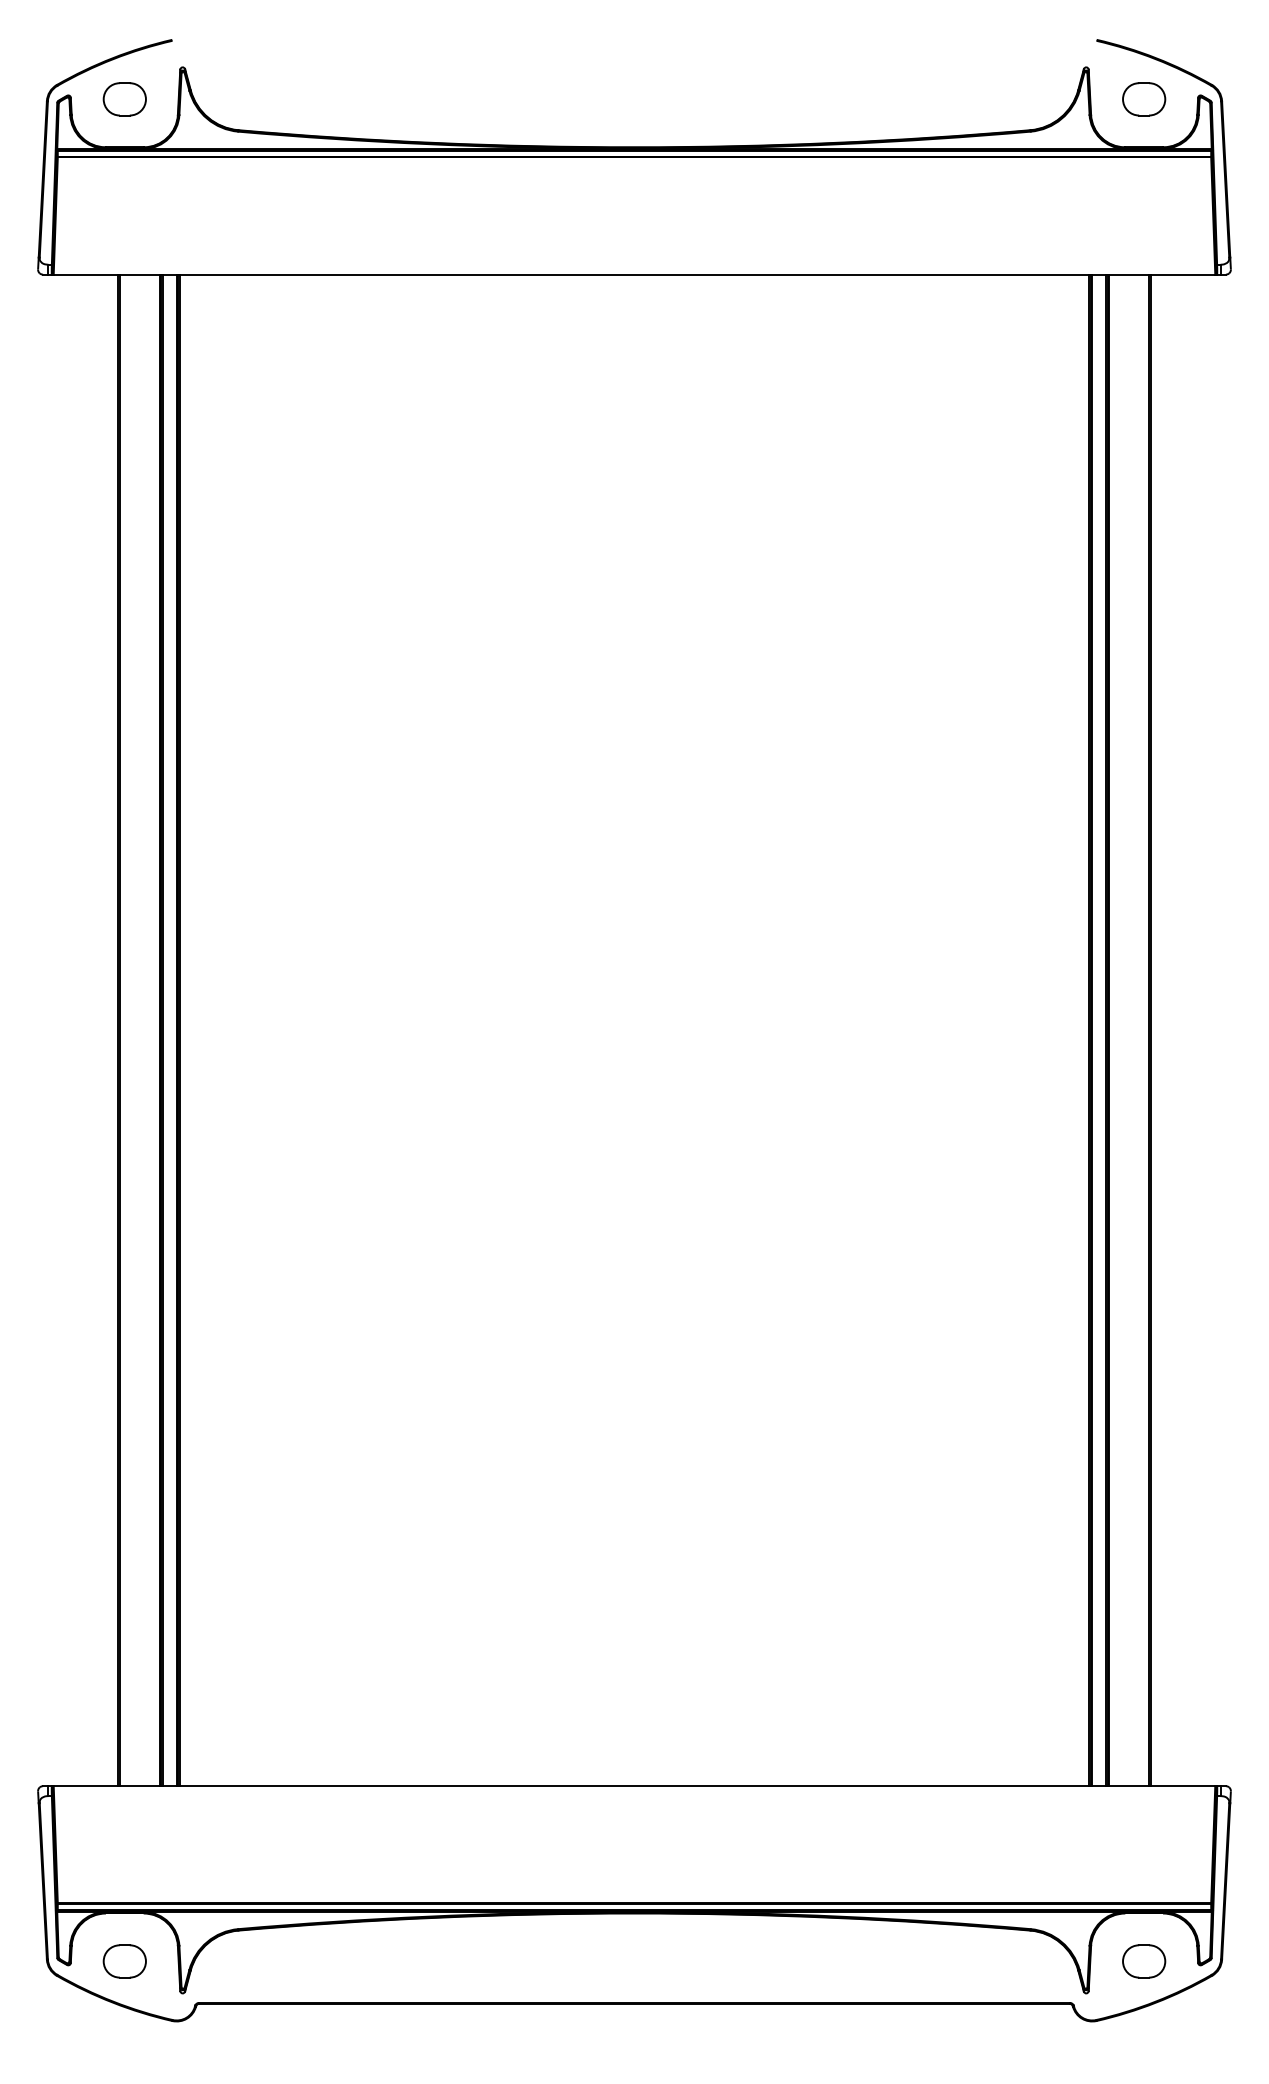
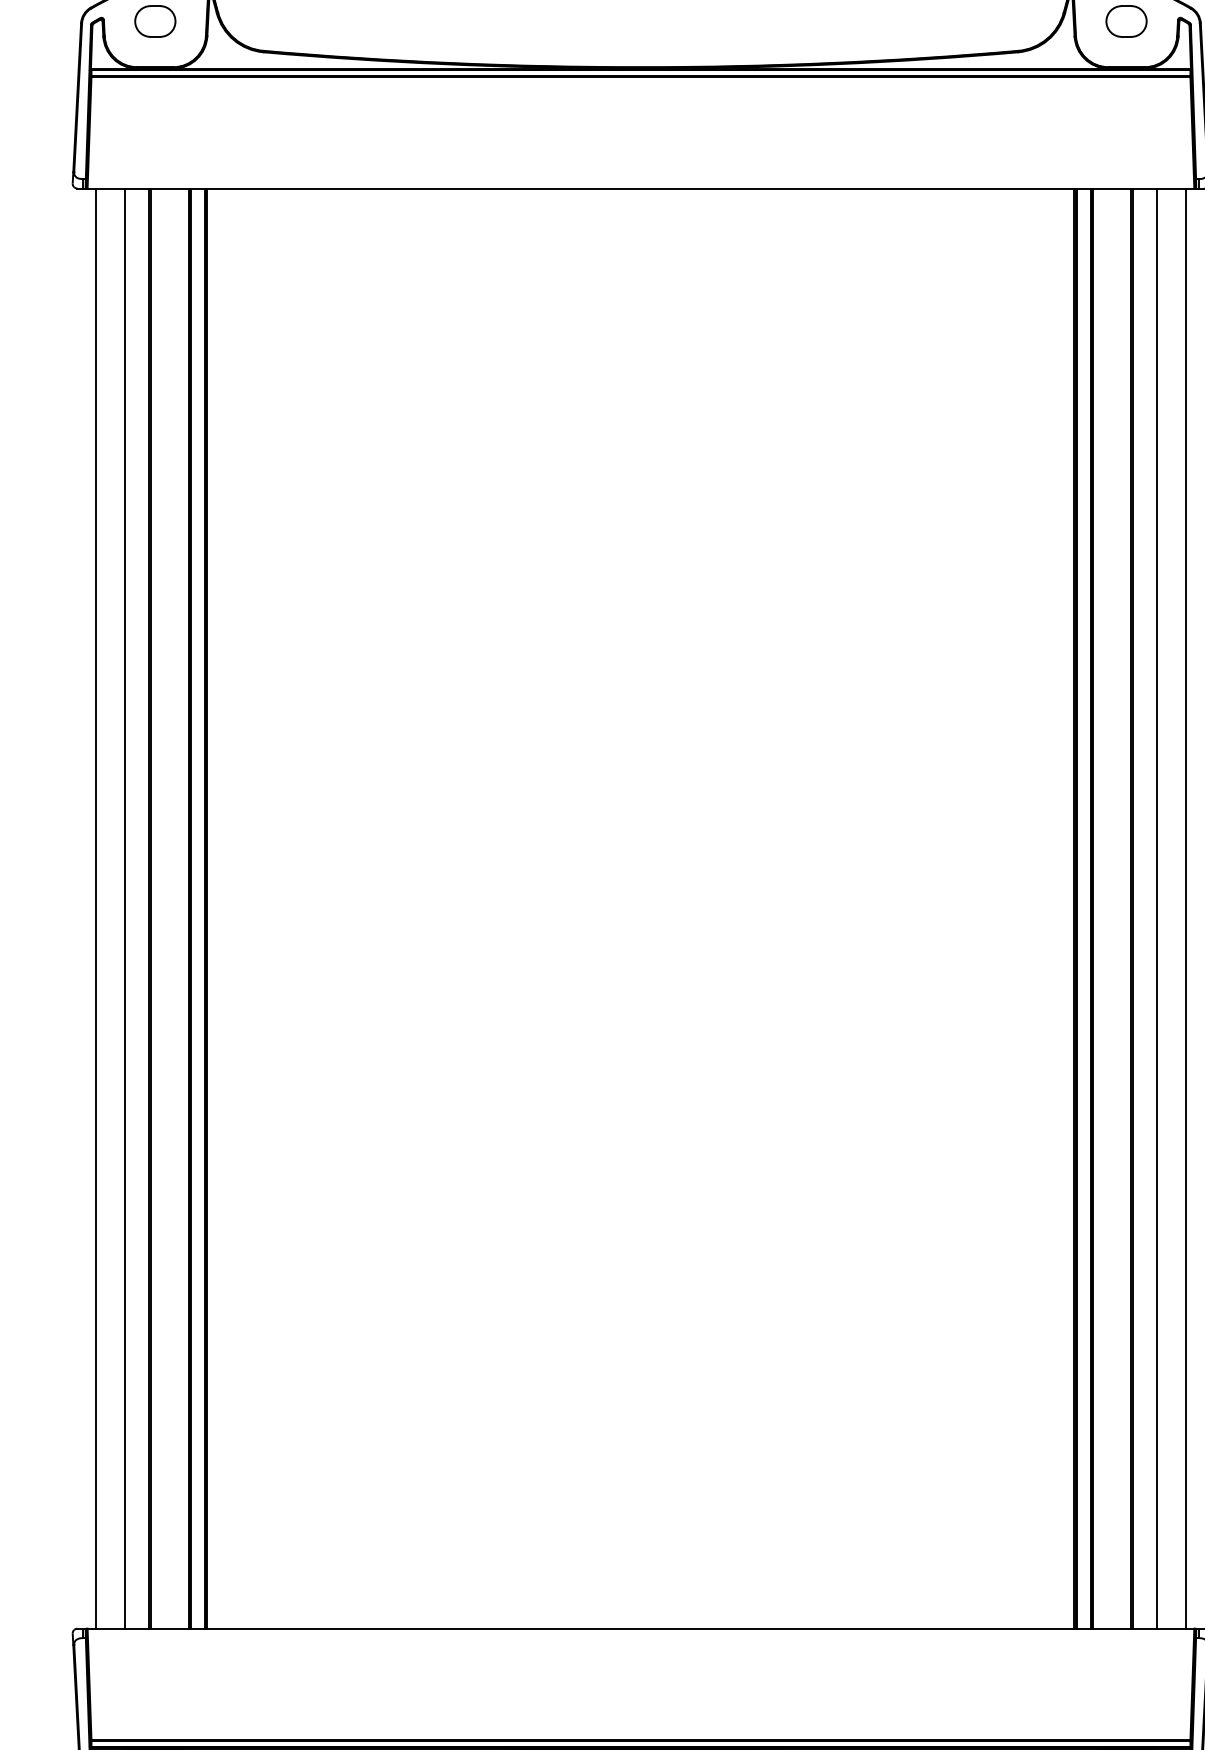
line: (62, 1030) -> (95, 908), added
line: (92, 1030) -> (124, 908), added
line: (1176, 1030) -> (1157, 908), added
line: (1206, 1030) -> (1185, 908), added

